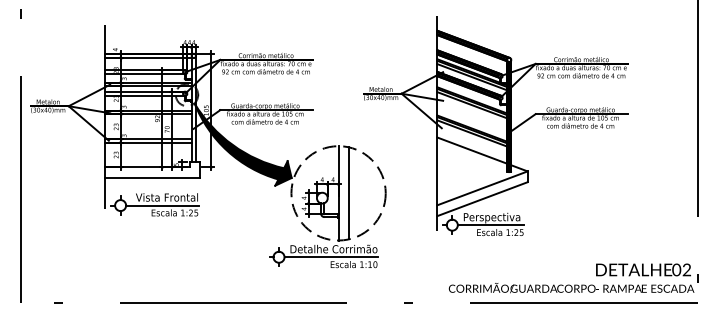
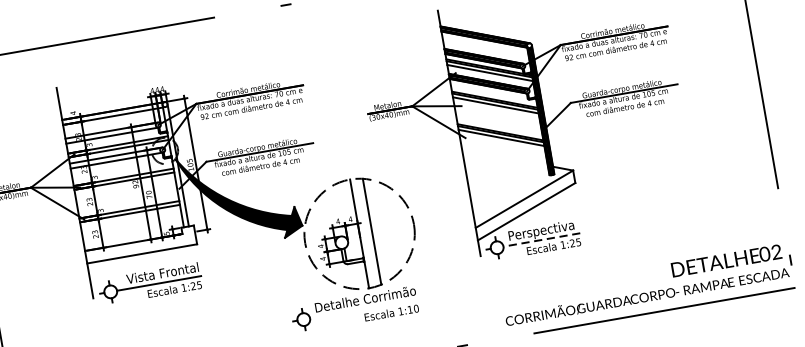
line: (471, 150) -> (504, 157), removed
line: (490, 225) -> (541, 240), solid -> dashed
line: (331, 257) -> (364, 309), removed

